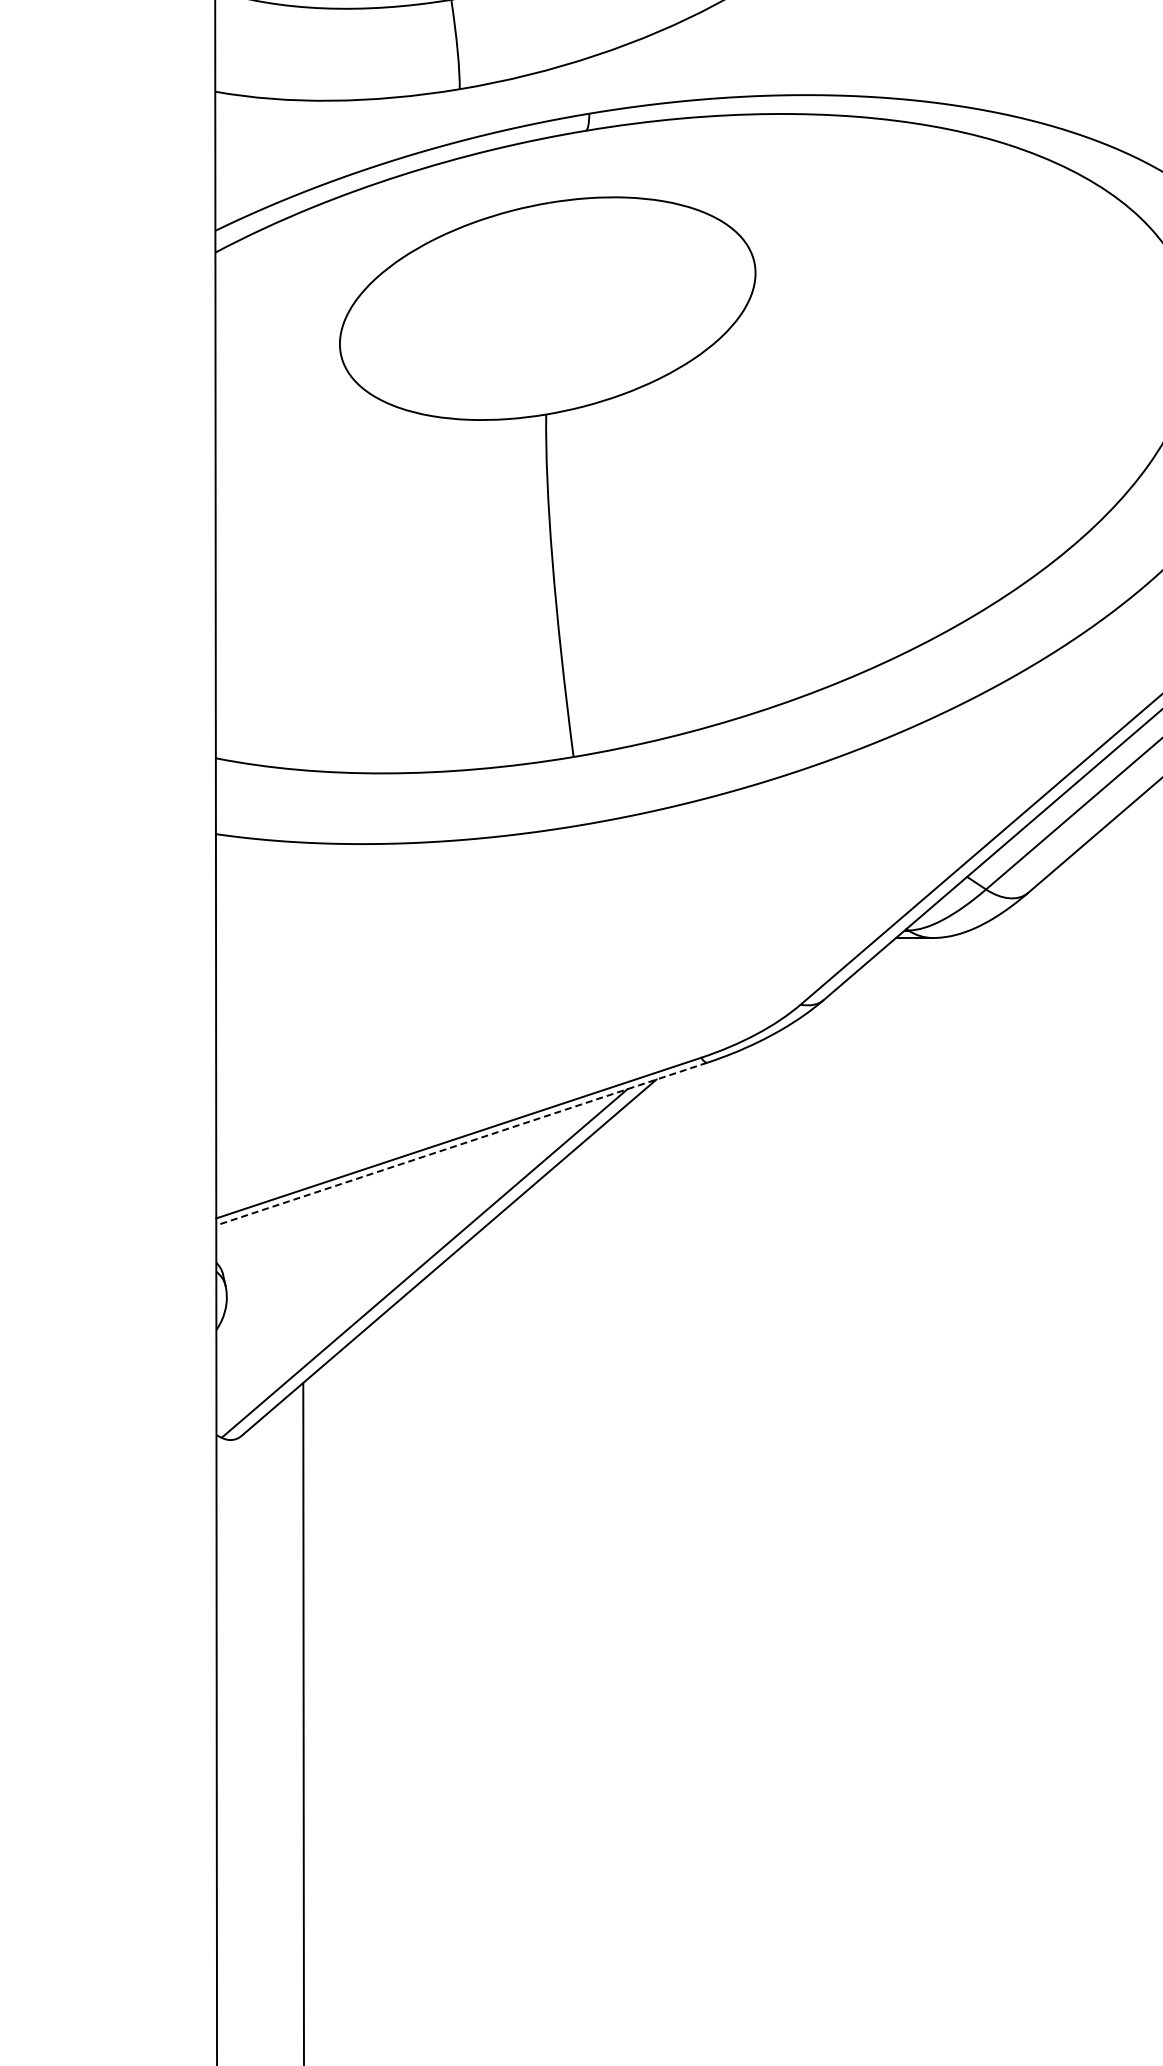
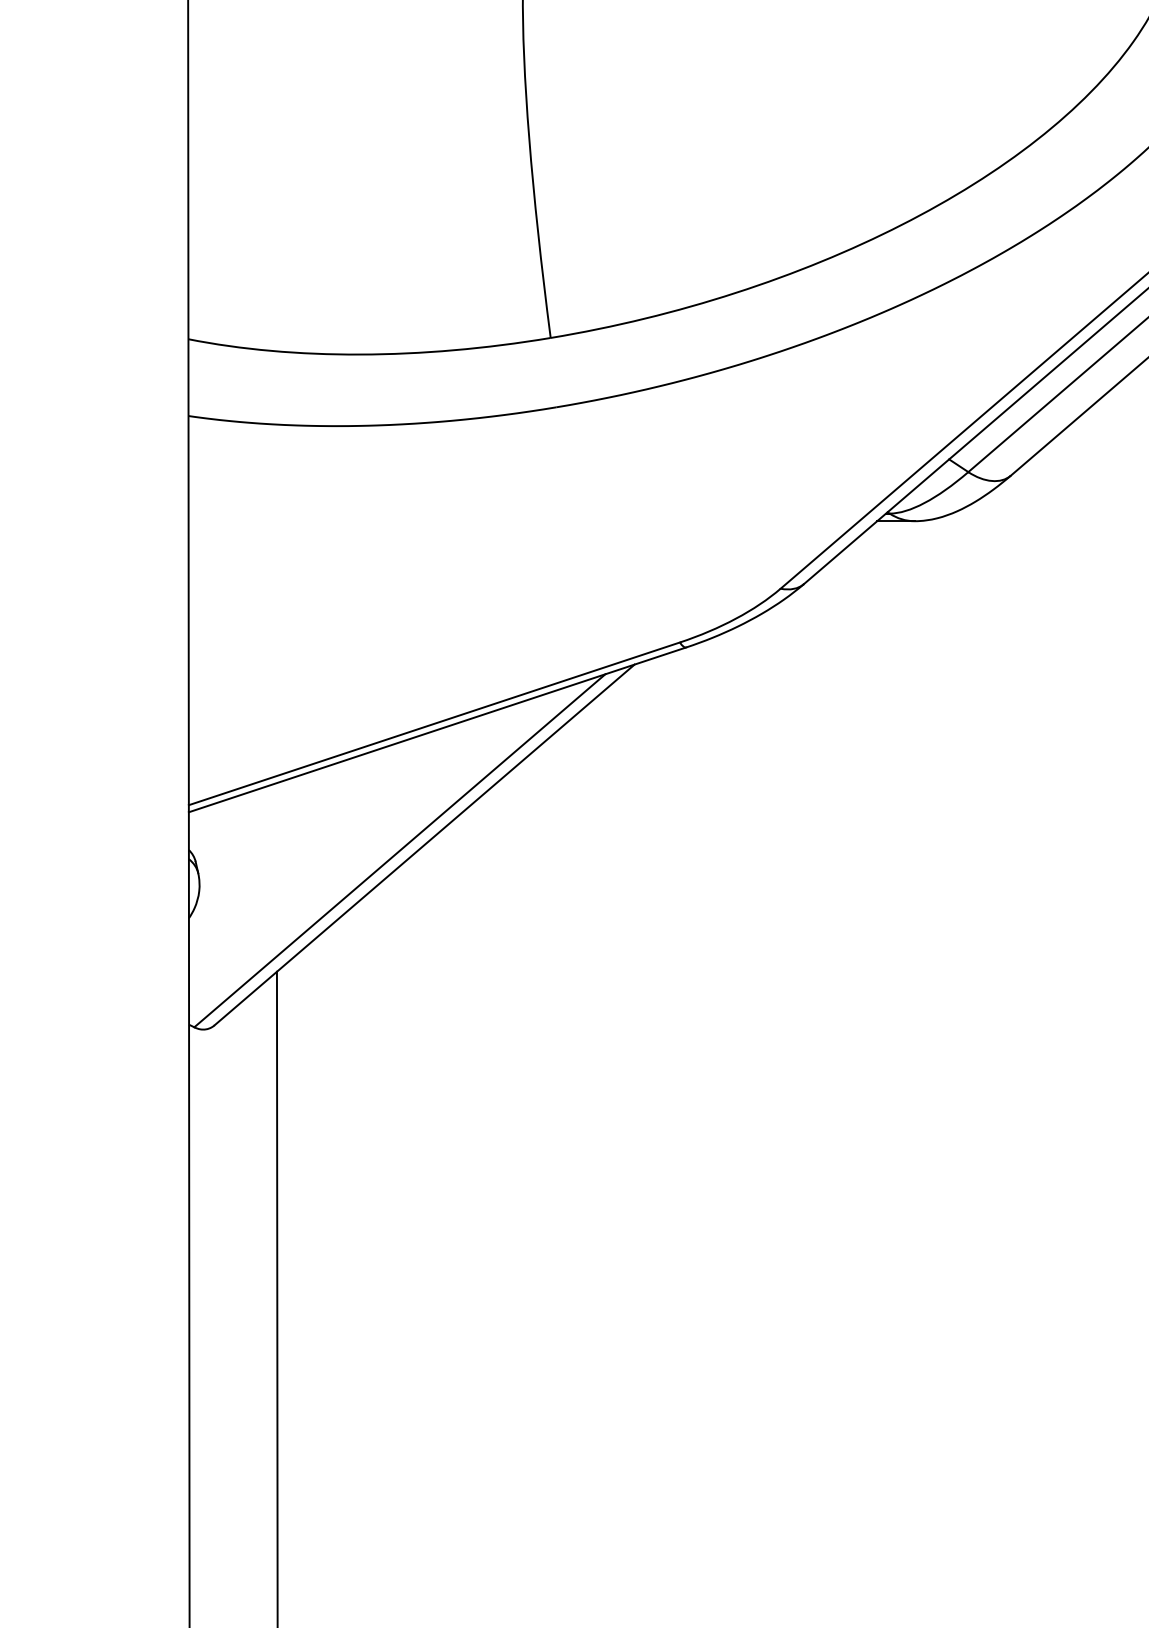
line: (461, 1144) -> (437, 730), dashed -> solid

